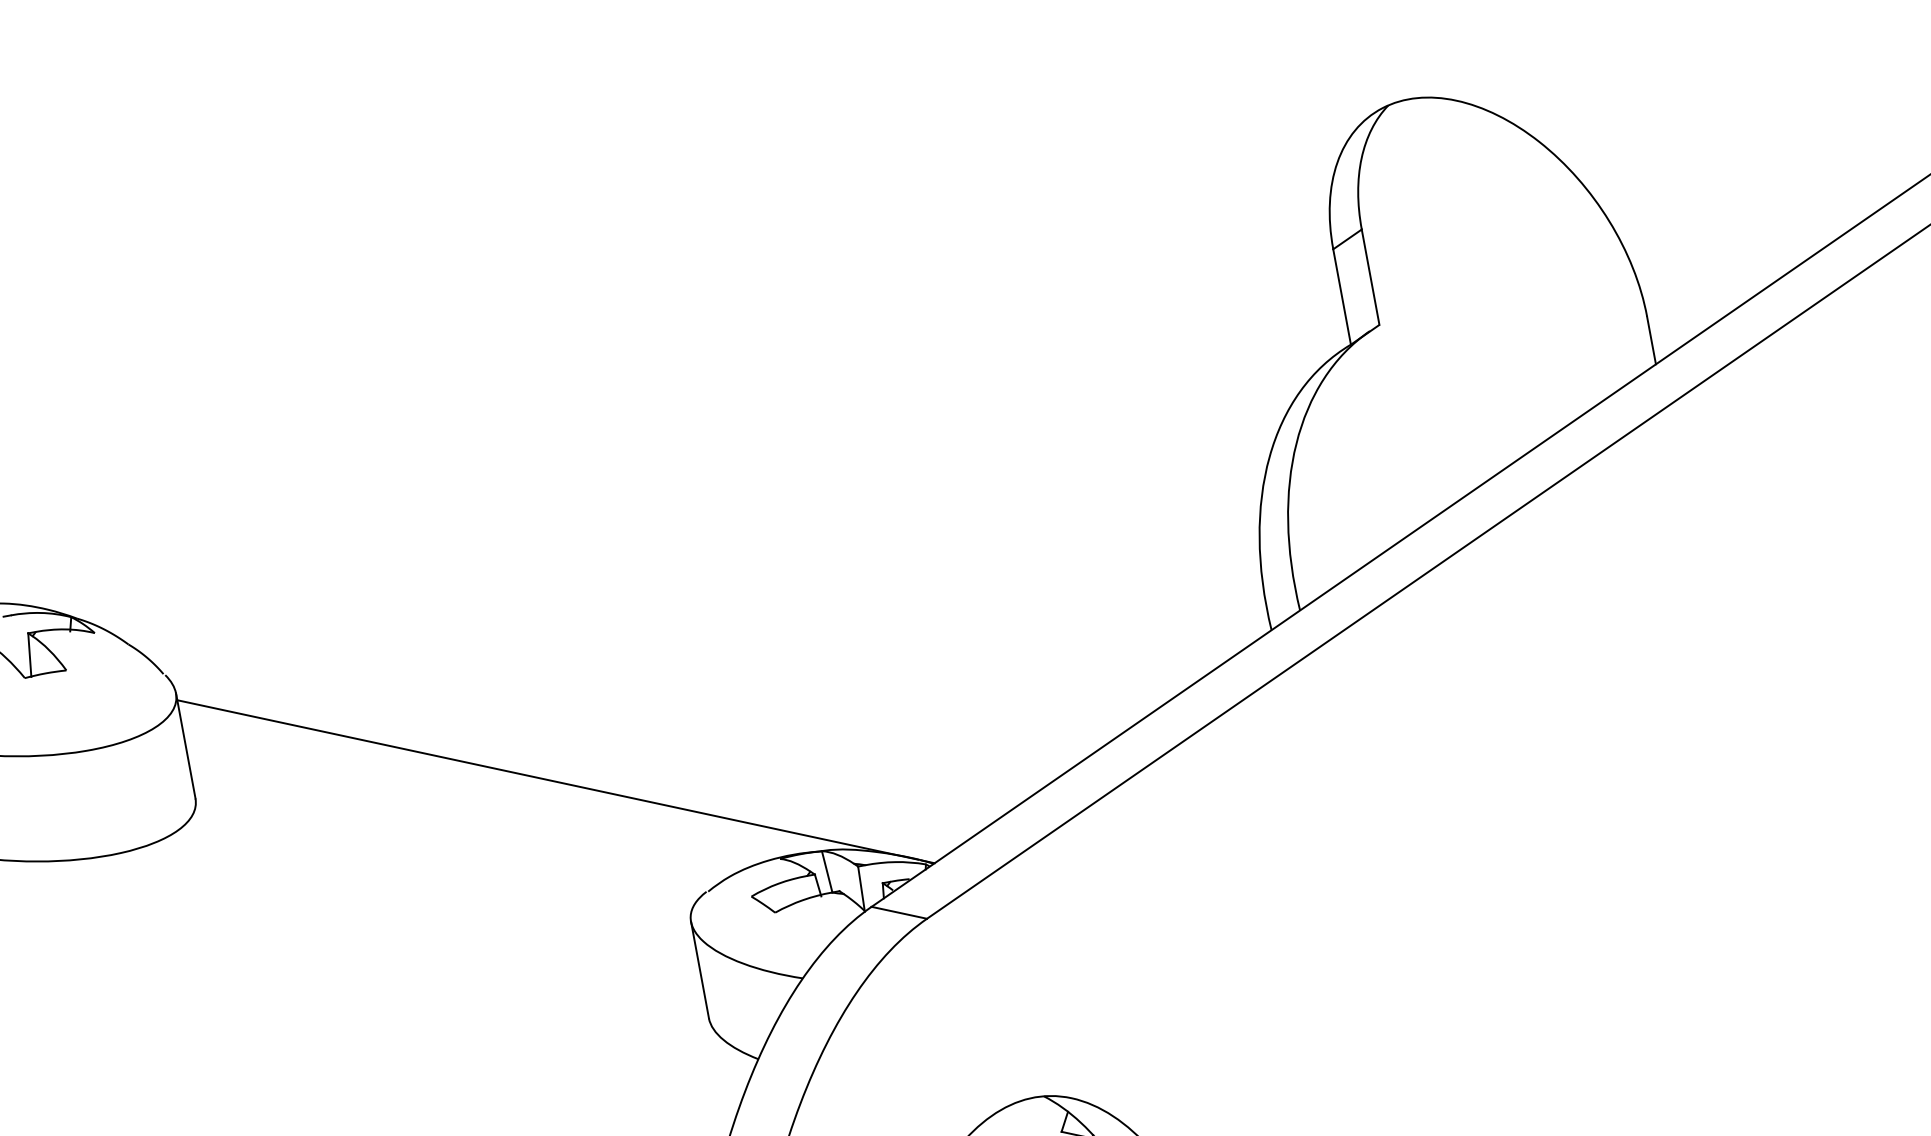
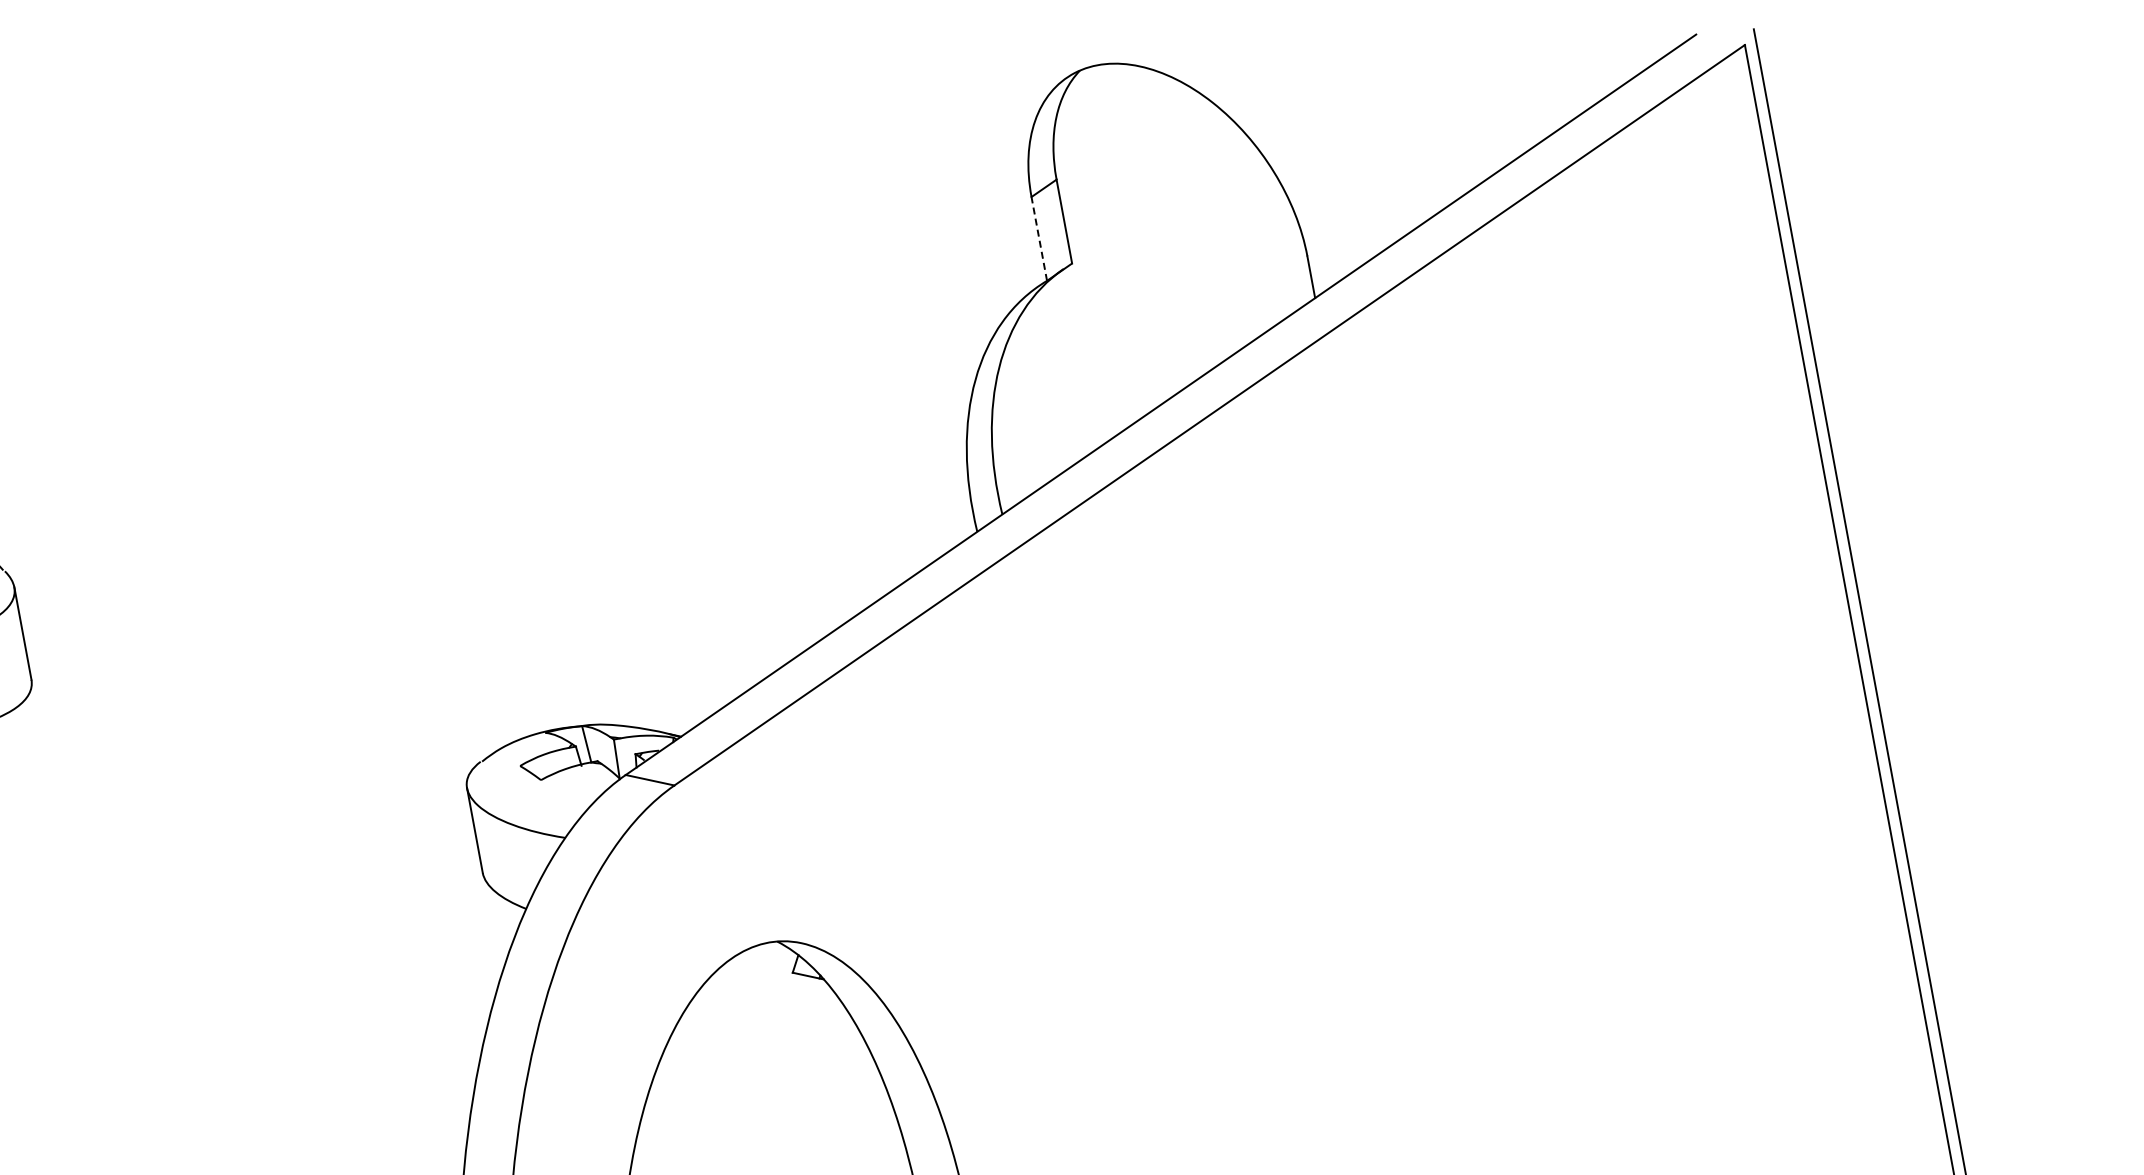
line: (1342, 296) -> (1039, 238), solid -> dashed
line: (547, 779) -> (340, 663), removed

